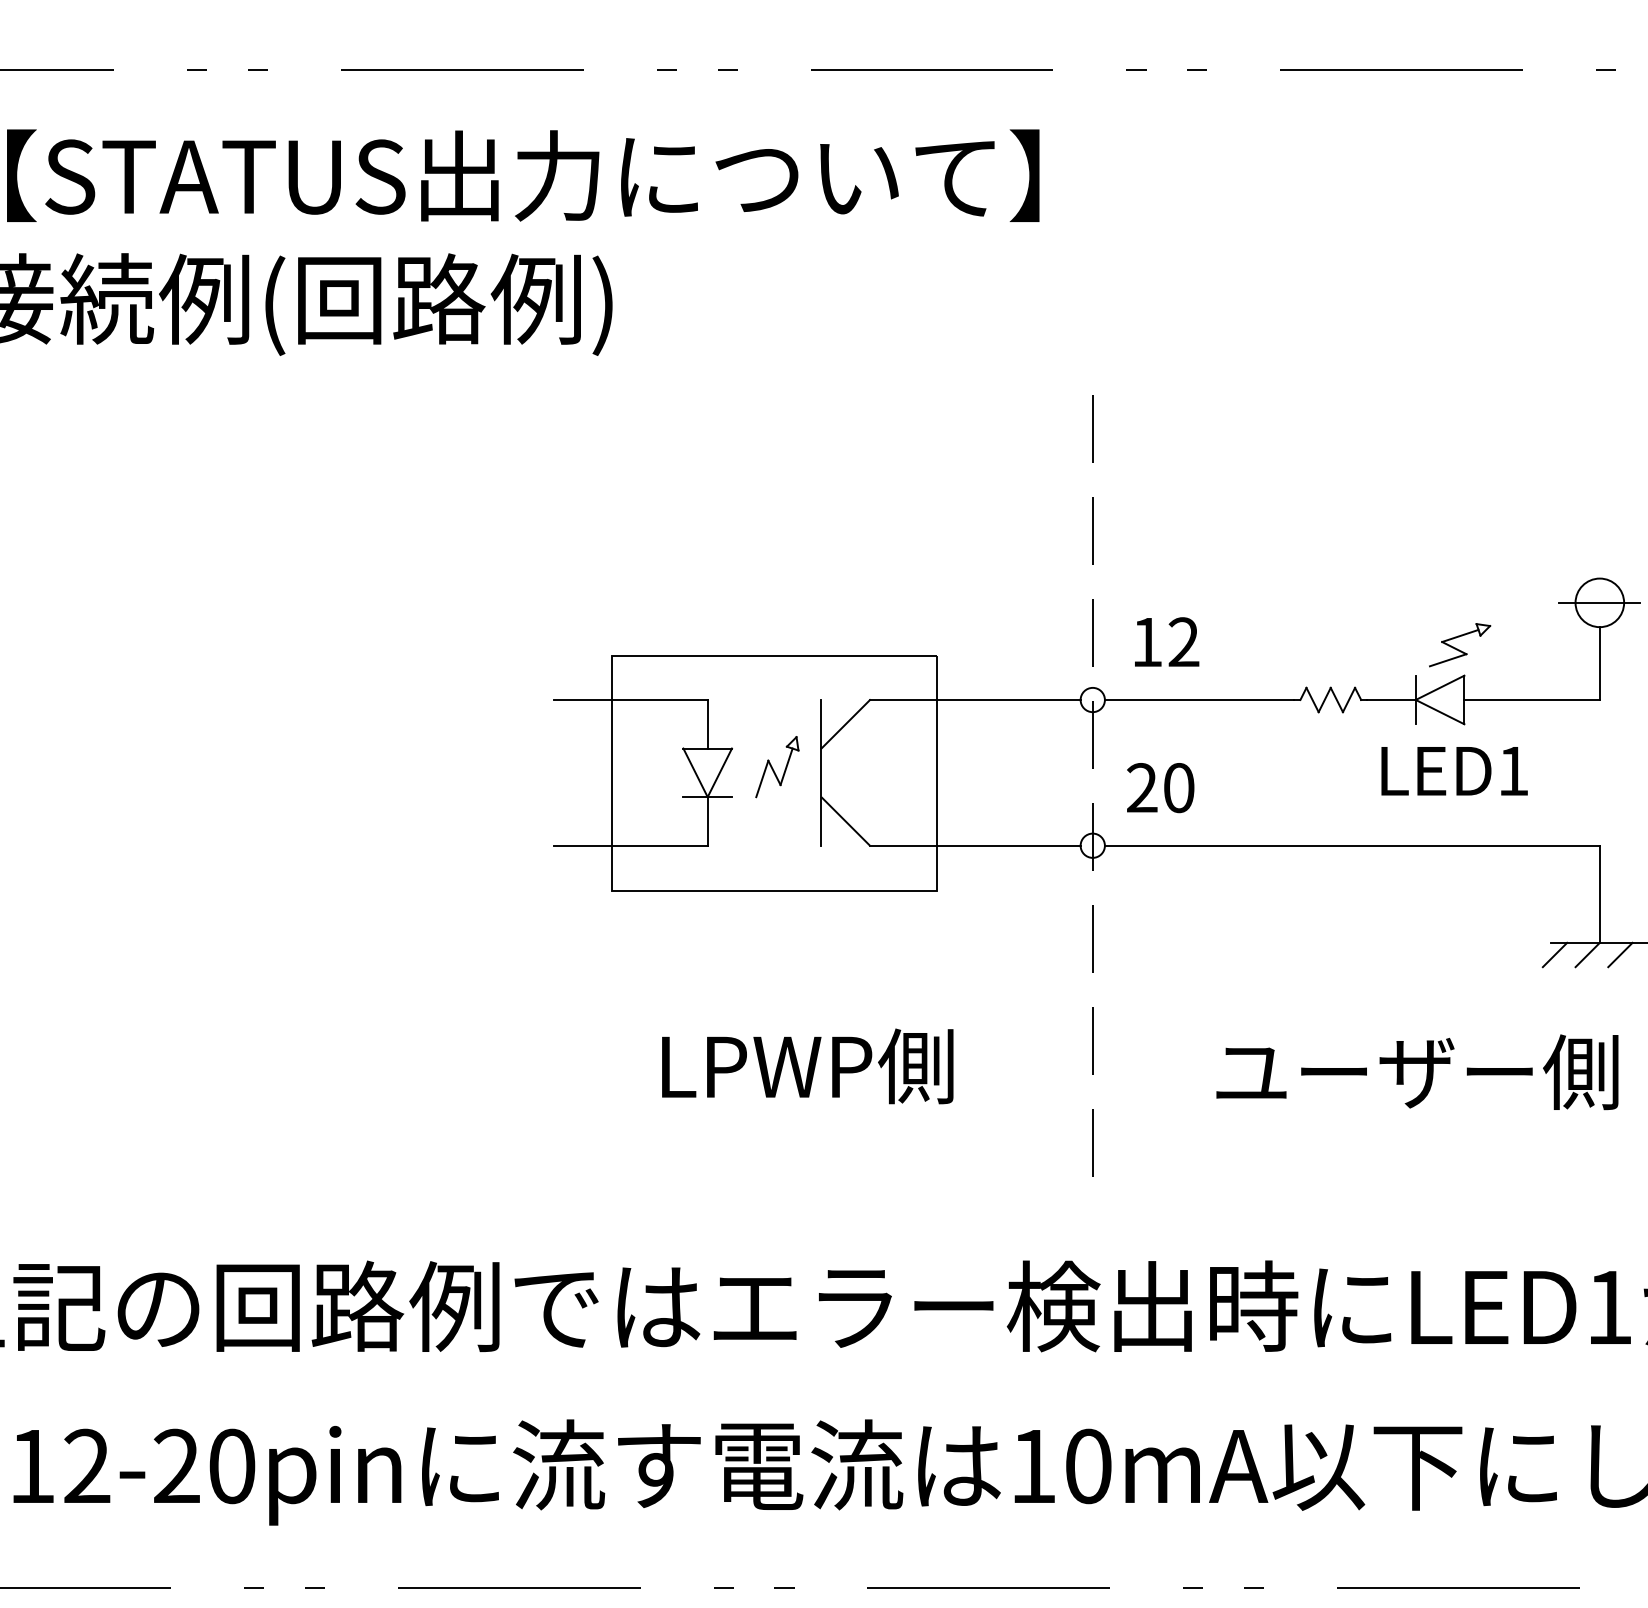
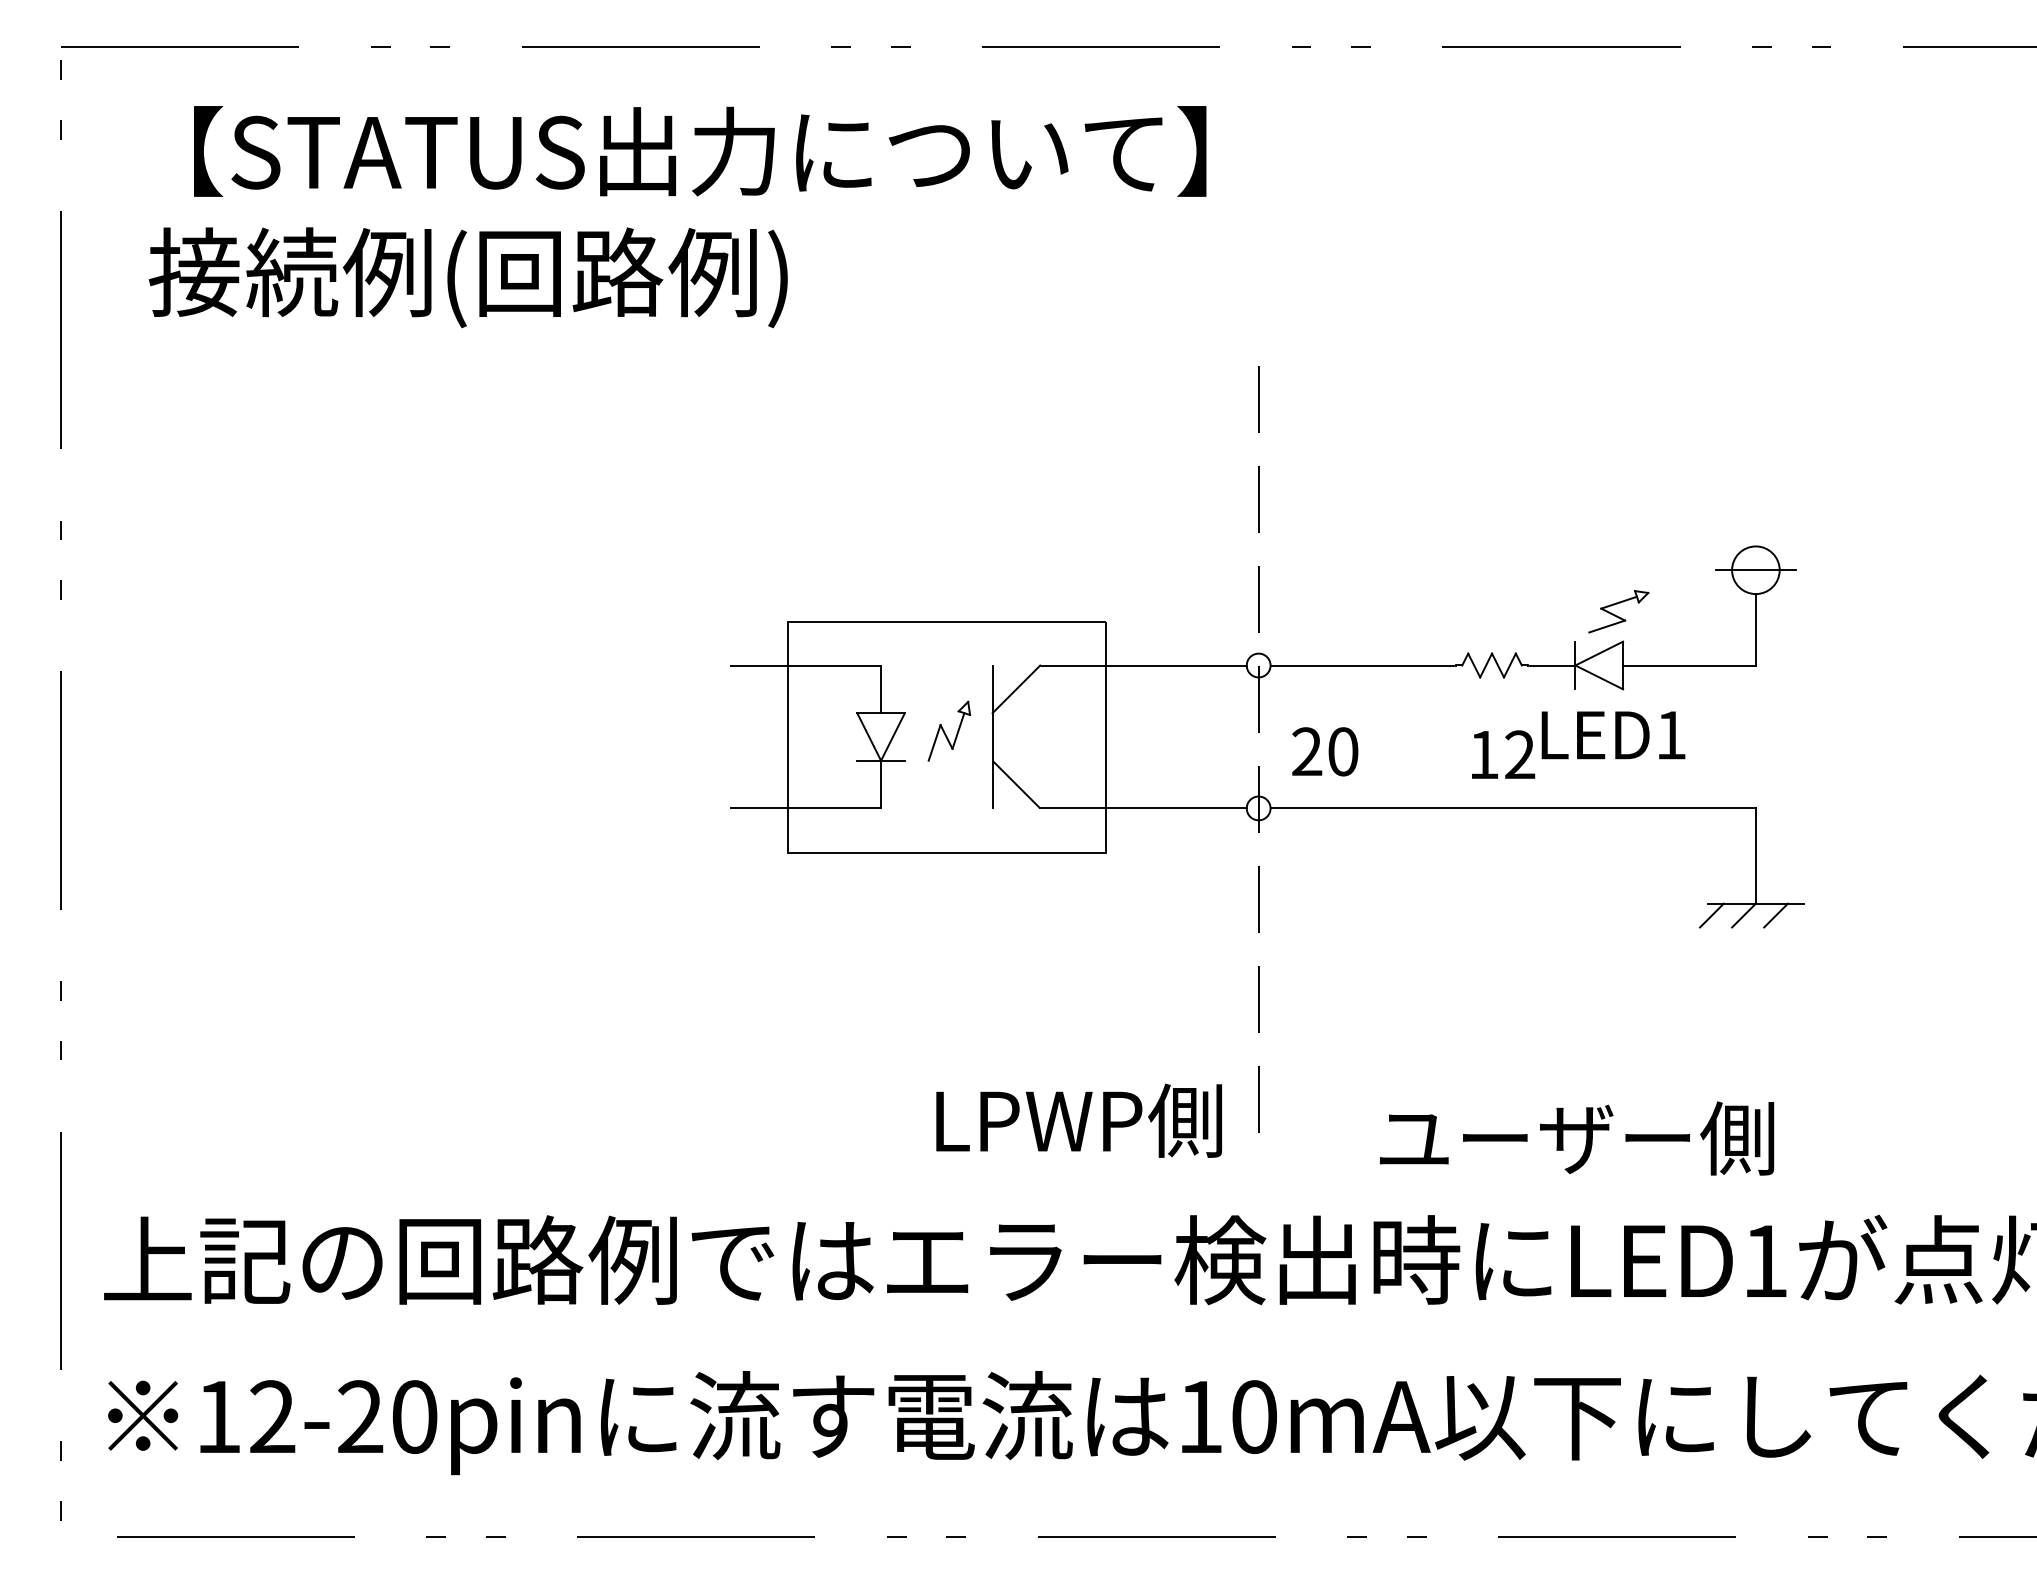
text: (1167, 641) -> (1503, 754), moved
text: (807, 1066) -> (1078, 1120), moved
text: (1417, 1072) -> (1577, 1138), moved

